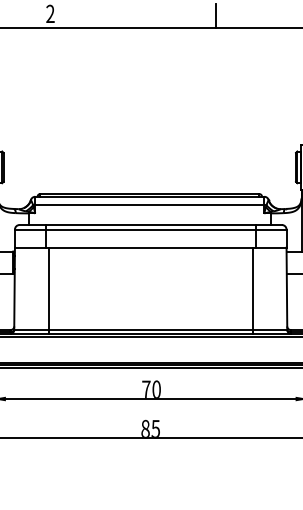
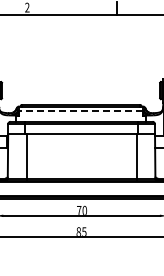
line: (150, 205) -> (81, 111), solid -> dashed

